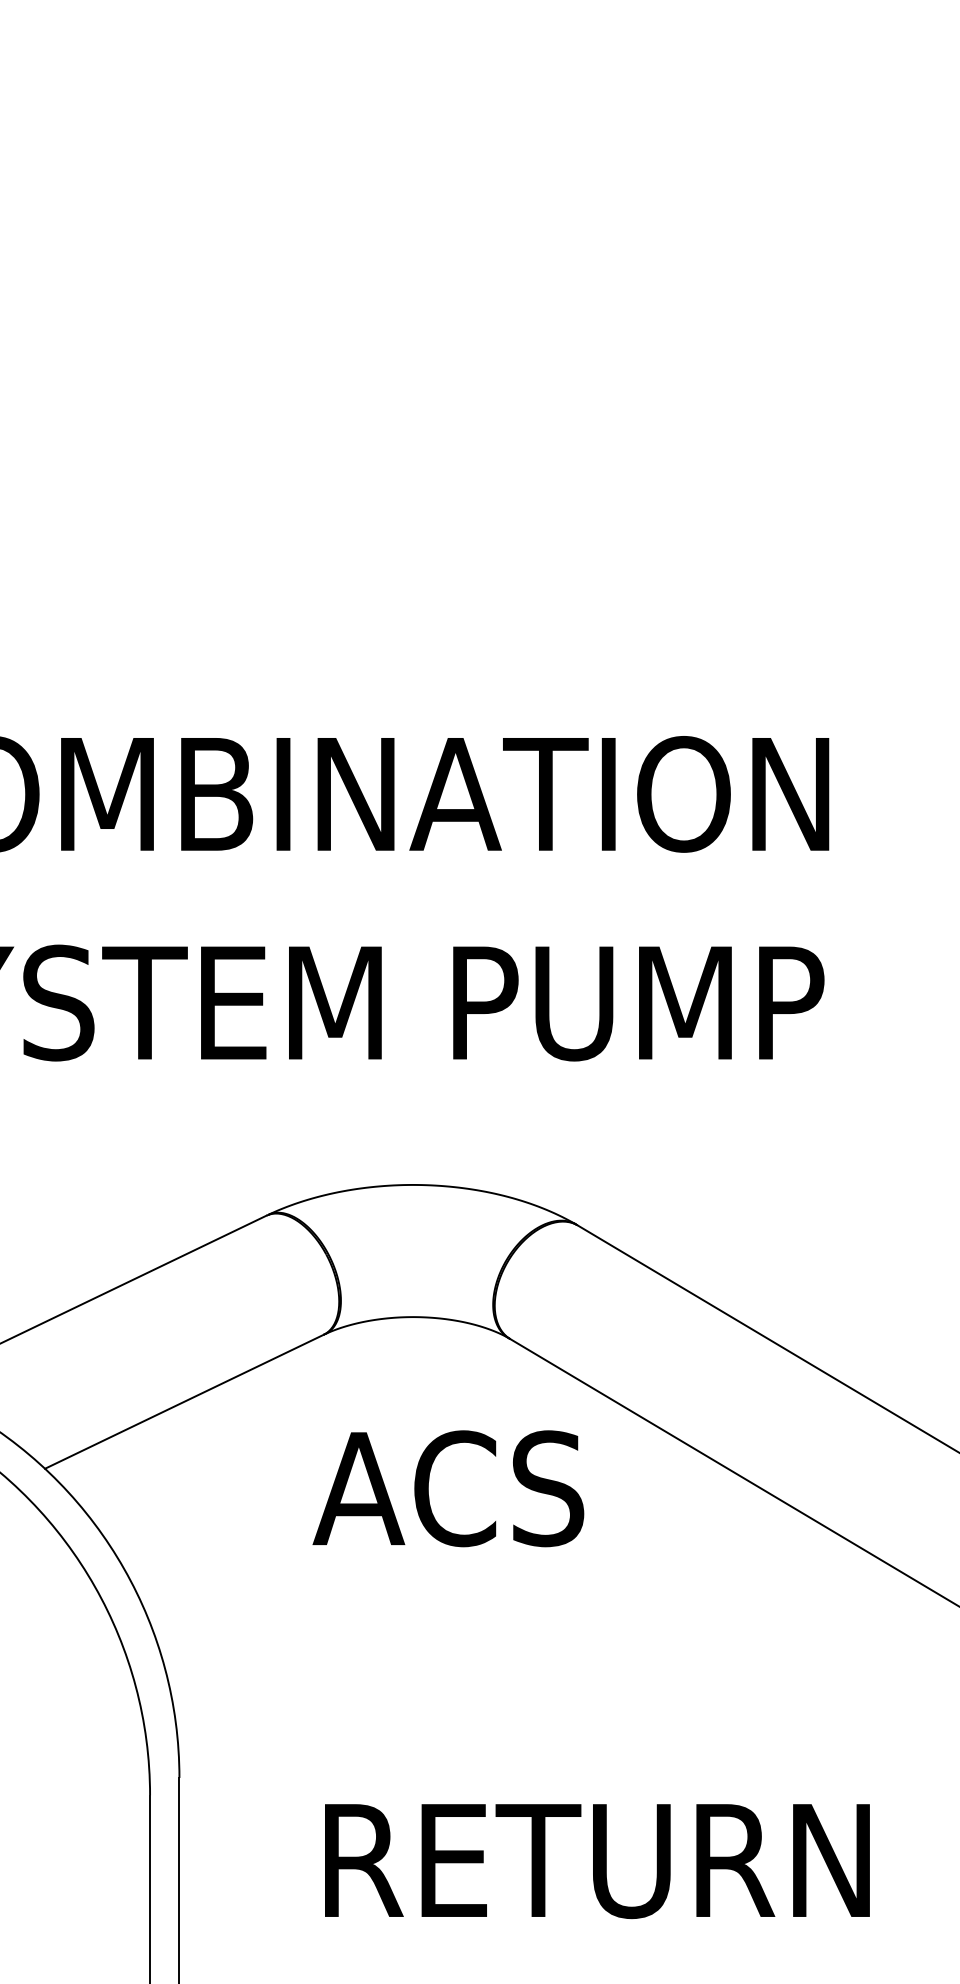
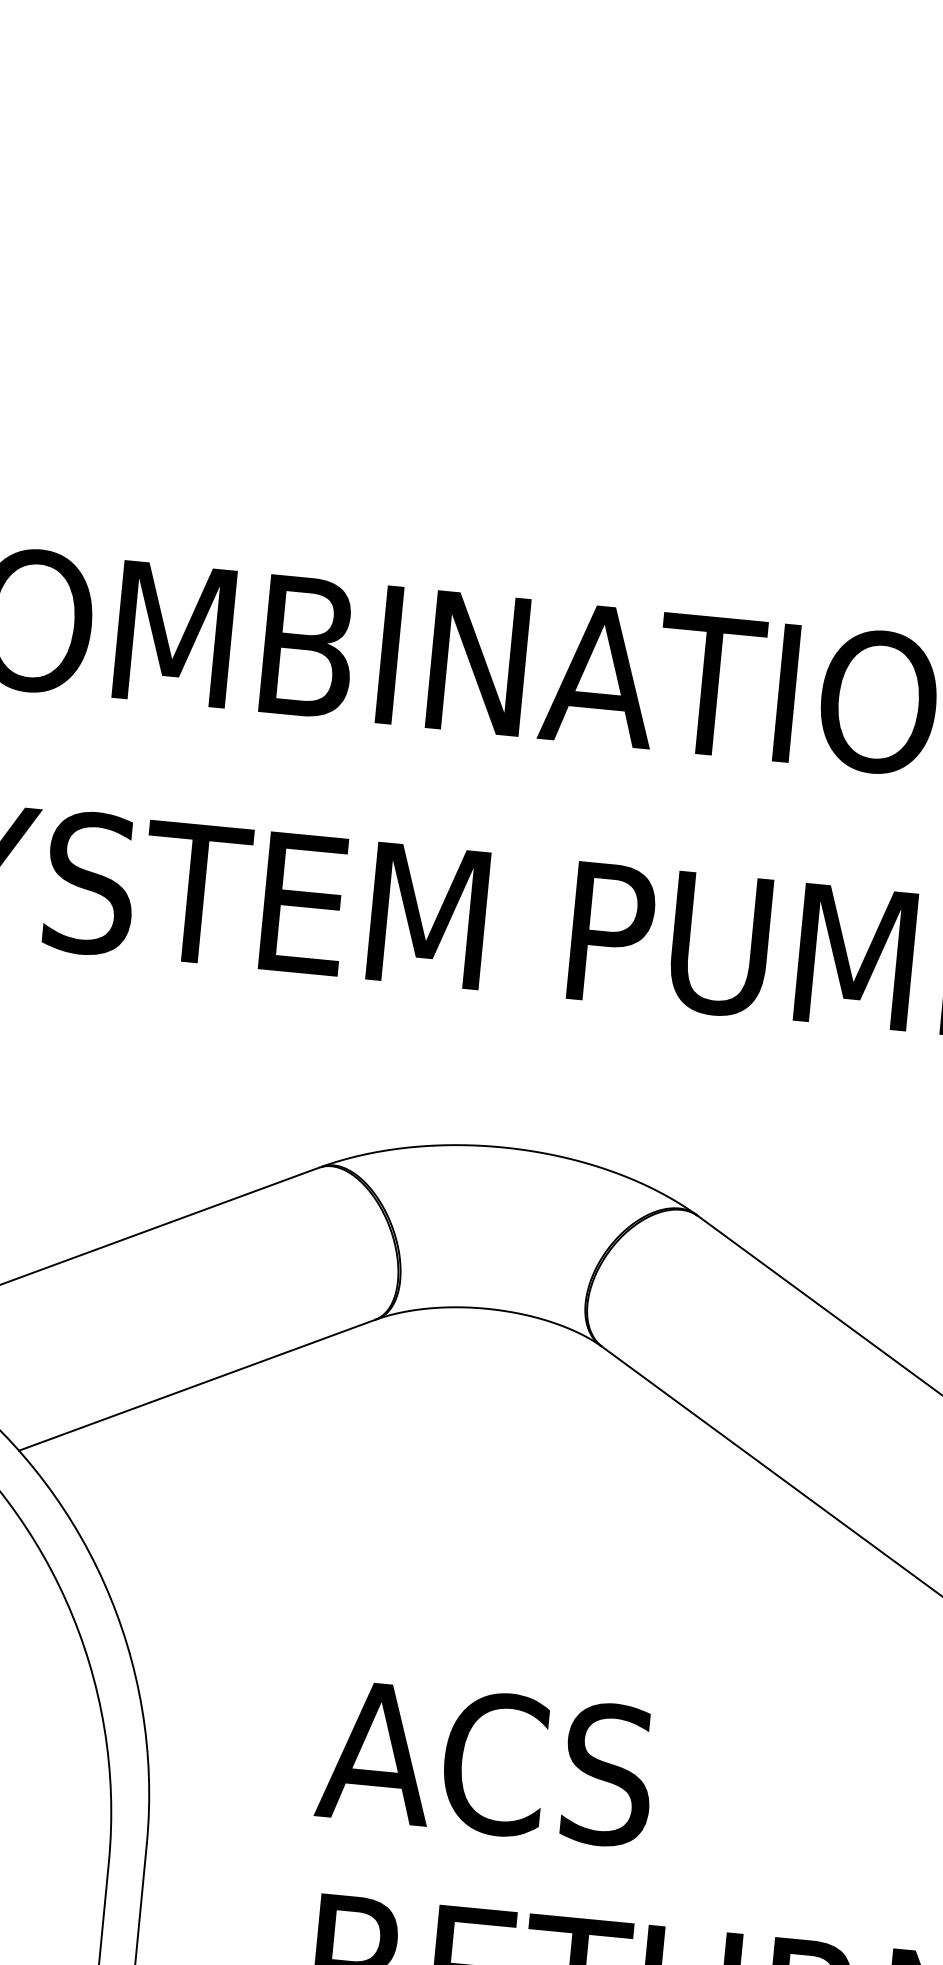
text: (448, 1488) -> (486, 1762), moved

